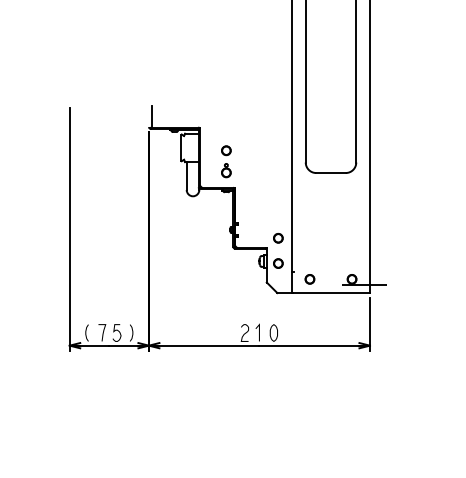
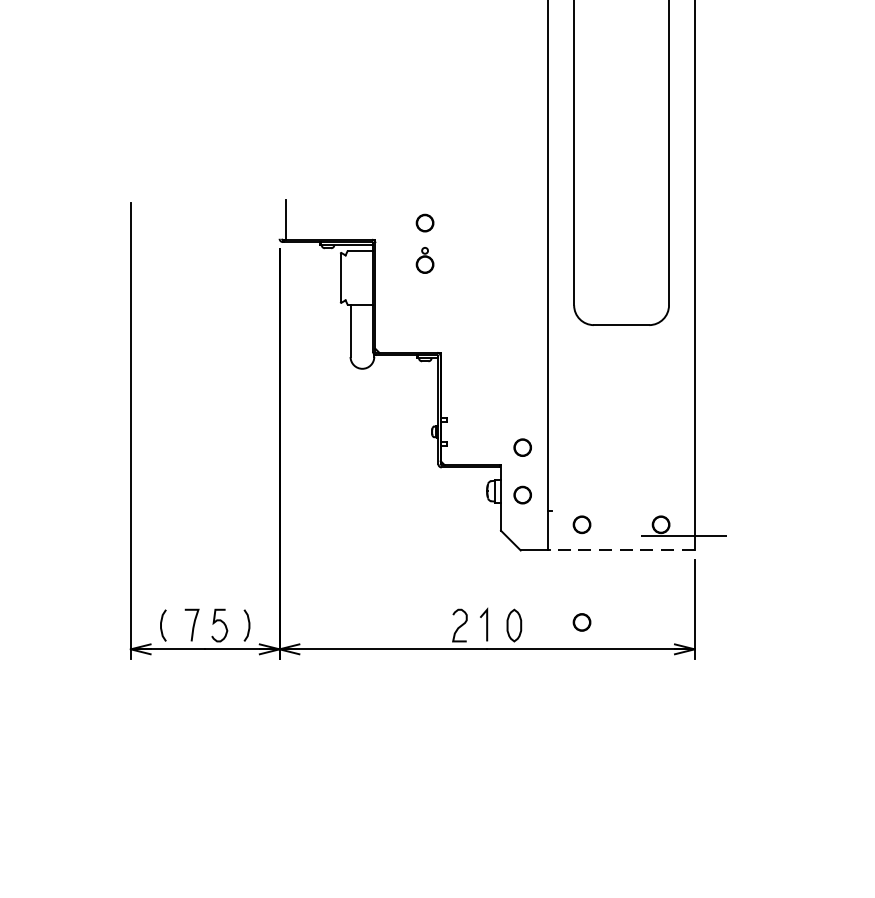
part: (226, 161) -> (425, 243), moved
line: (331, 293) -> (622, 551), solid -> dashed
part: (309, 331) -> (581, 622), added

